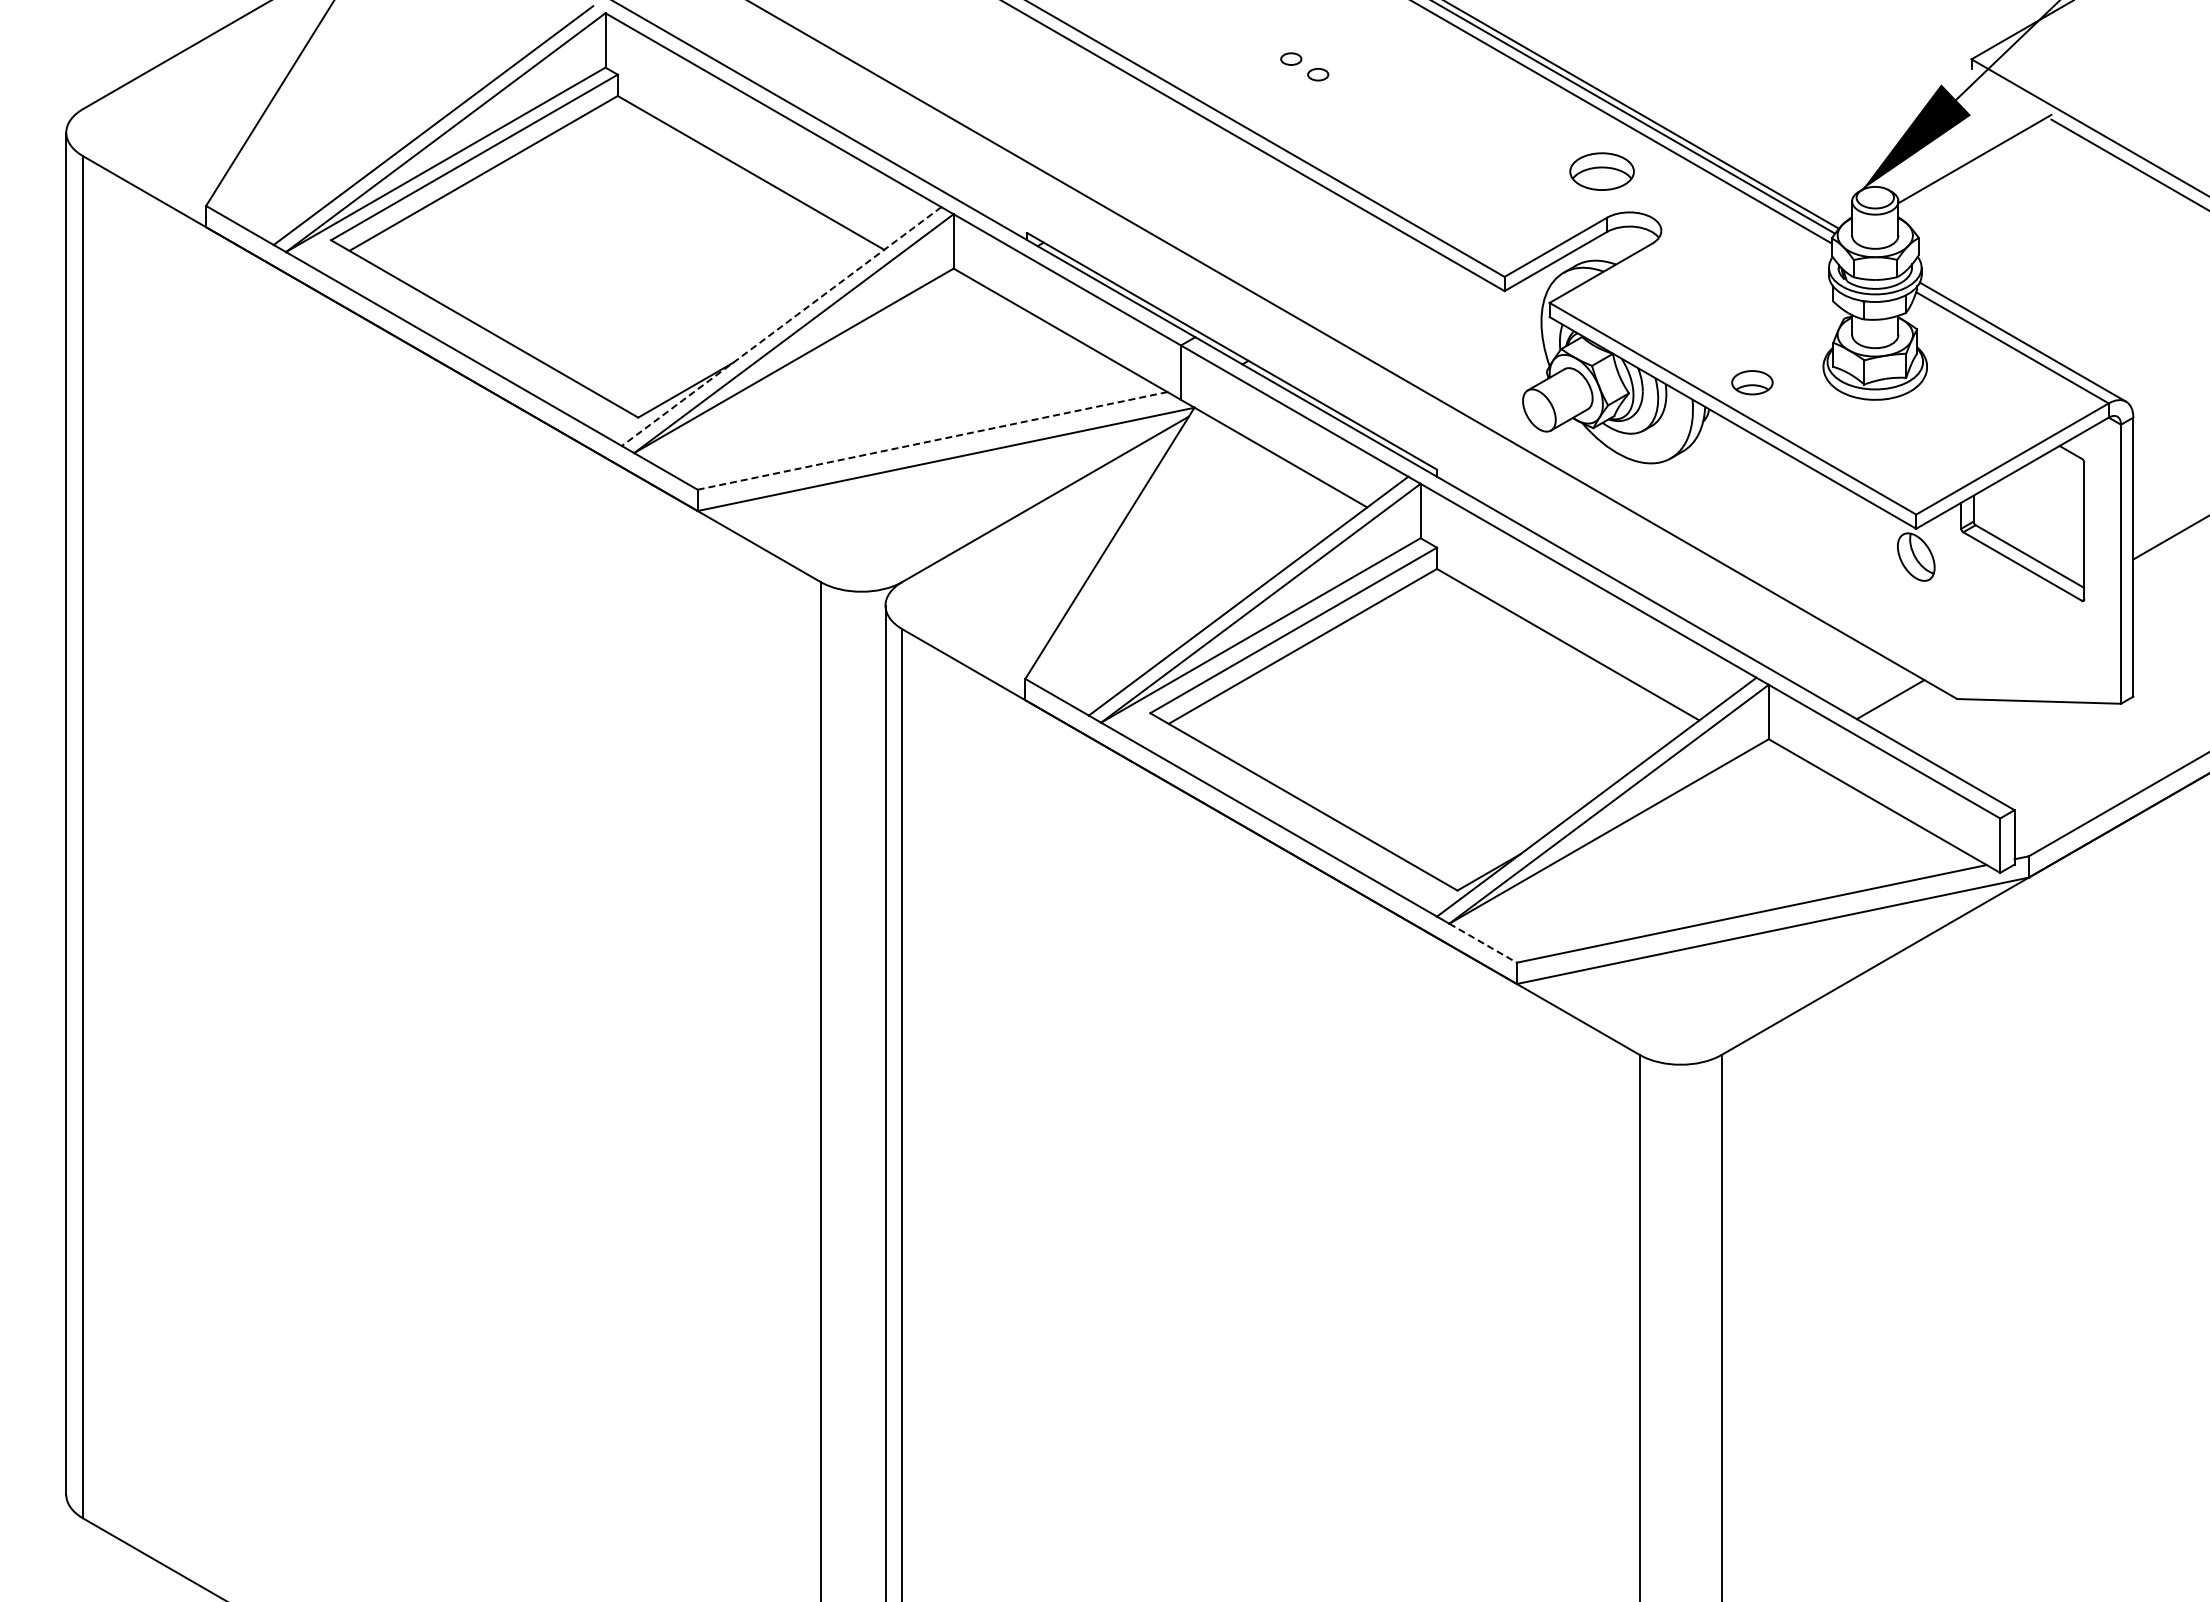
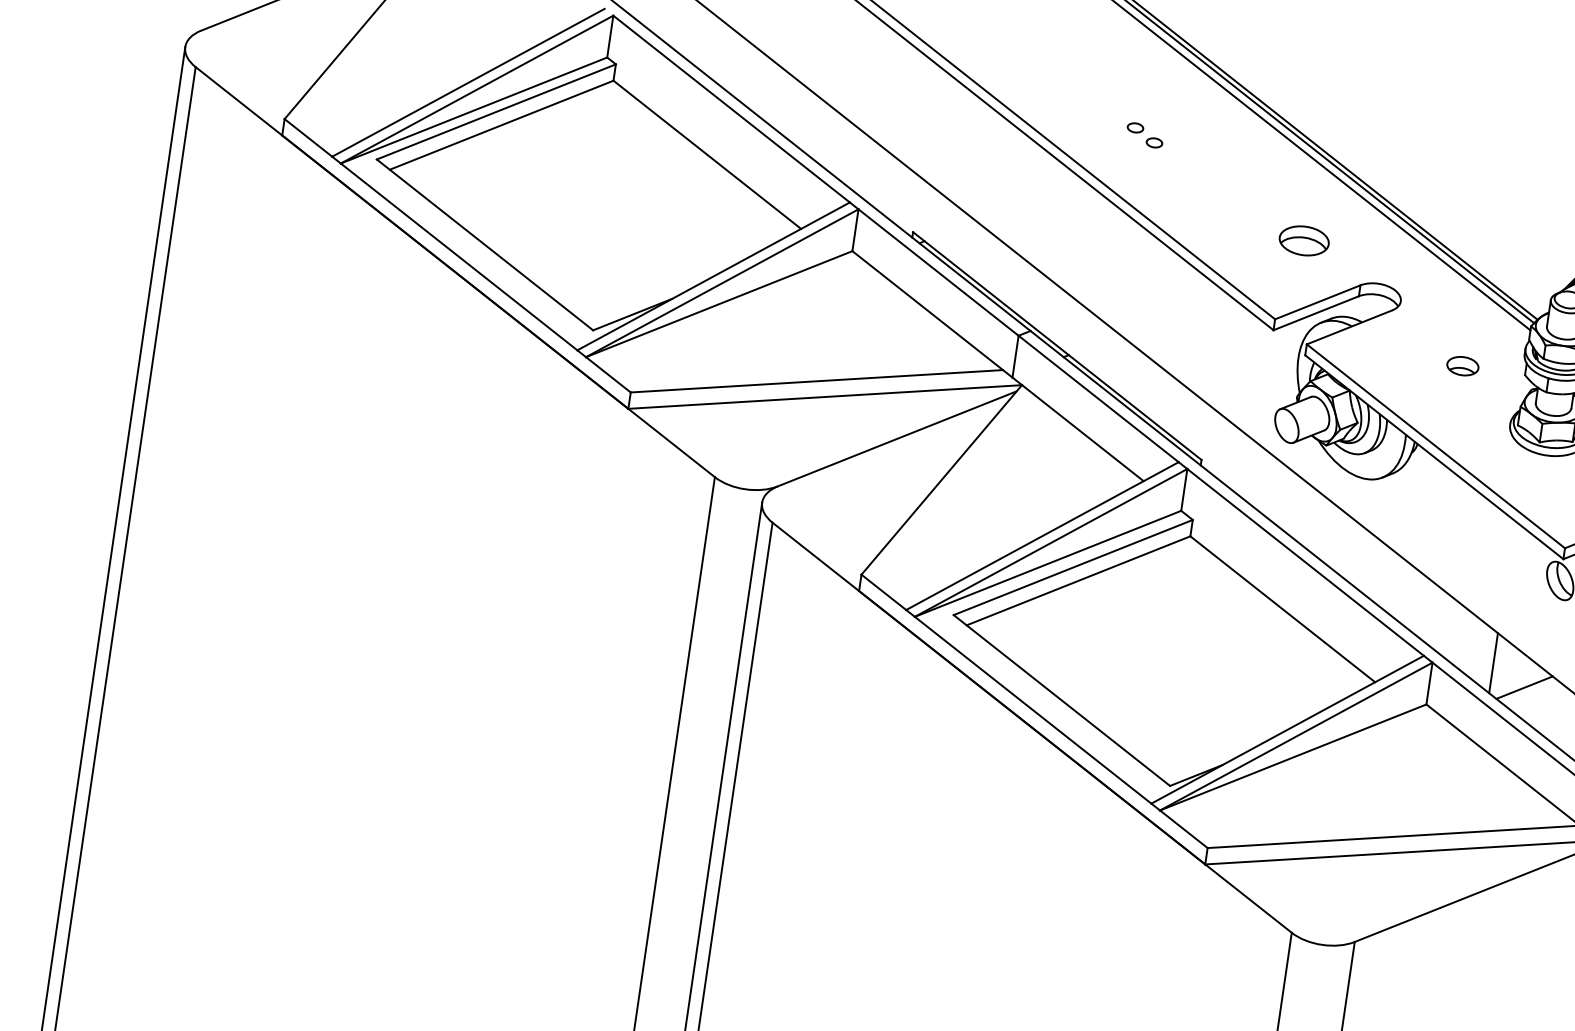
part: (1601, 171) -> (1303, 240), moved
line: (781, 326) -> (713, 276), dashed -> solid
part: (1752, 382) -> (1462, 366), moved
line: (932, 440) -> (816, 380), dashed -> solid
line: (1846, 674) -> (1493, 663), added
line: (1483, 943) -> (1184, 829), dashed -> solid

